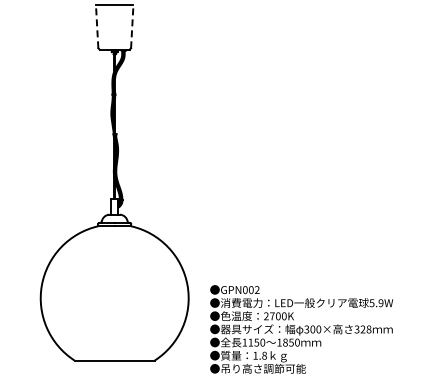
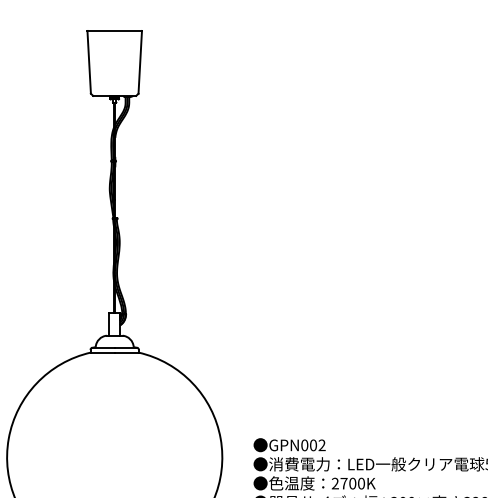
line: (97, 26) -> (89, 61), dashed -> solid
line: (132, 26) -> (140, 61), dashed -> solid

